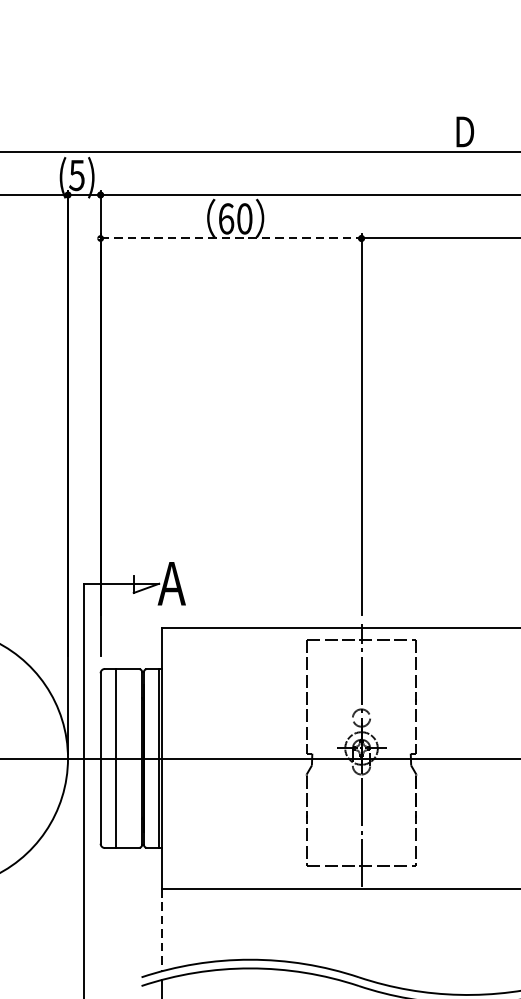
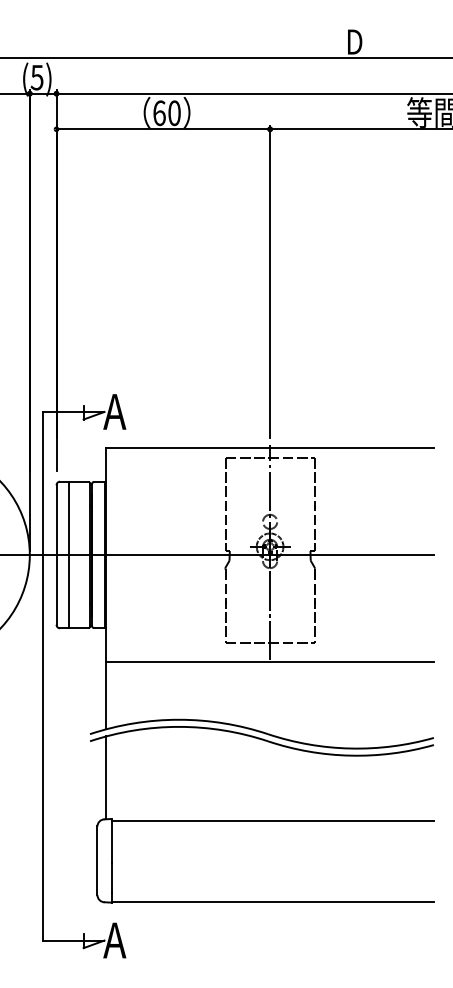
line: (231, 238) -> (163, 129), dashed -> solid
line: (161, 930) -> (106, 695), dashed -> solid

